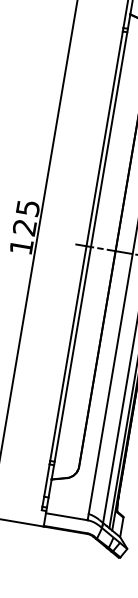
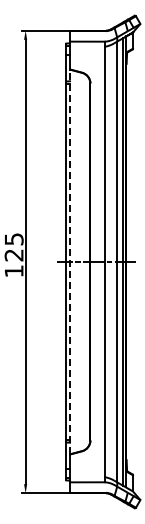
line: (91, 246) -> (70, 261), solid -> dashed

